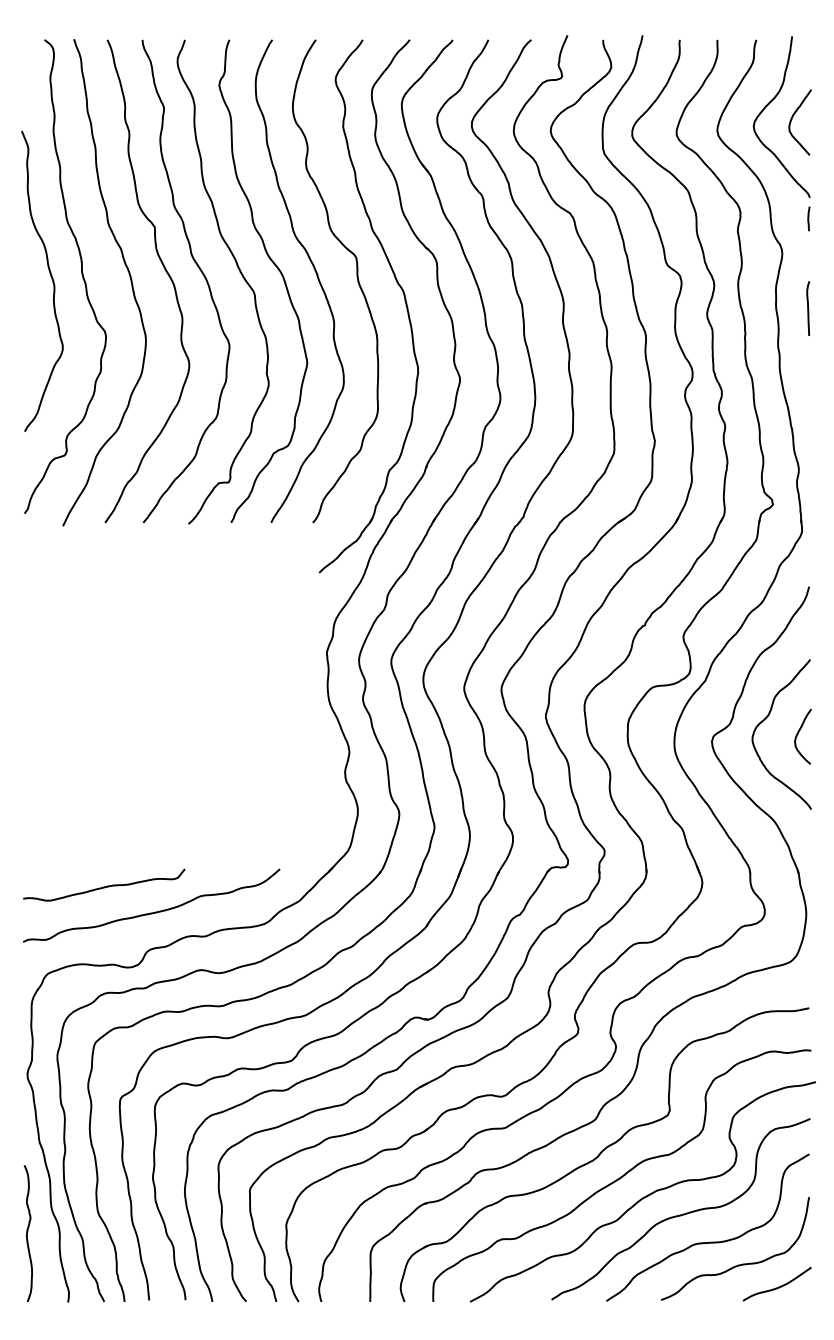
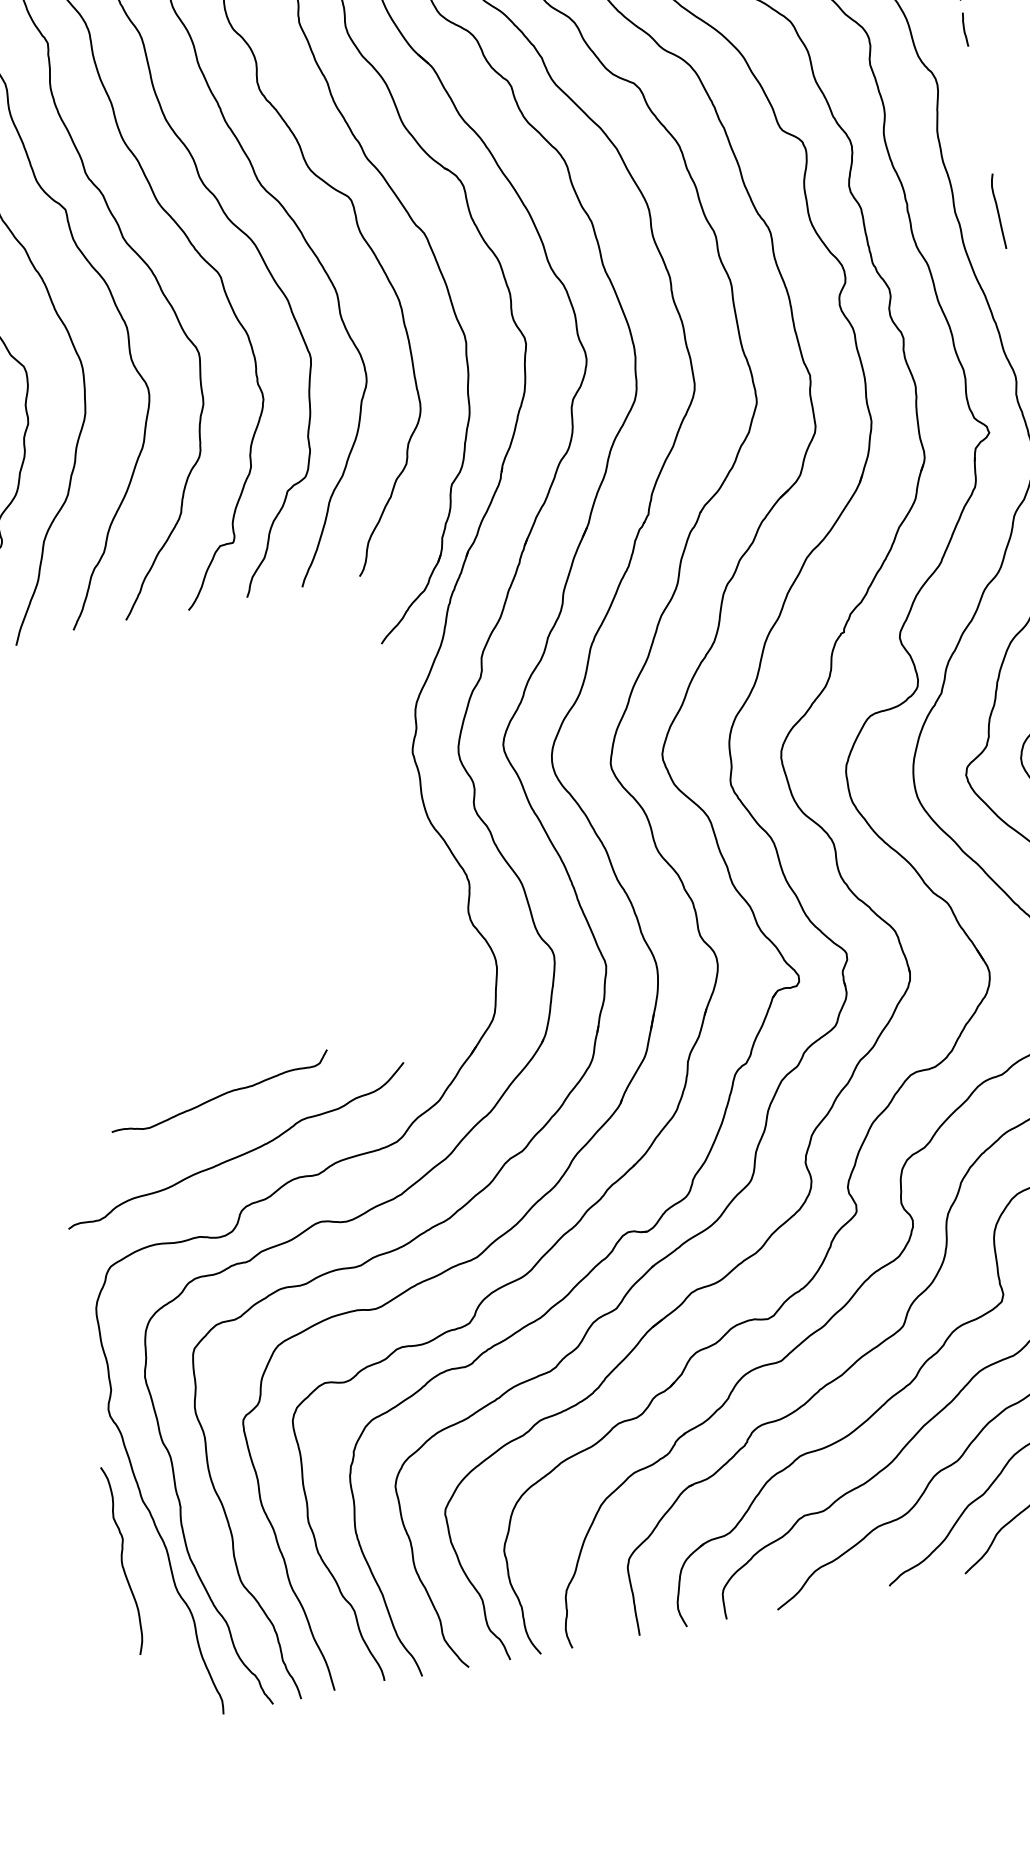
curve: (808, 308) -> (998, 211), moved
curve: (104, 886) -> (220, 1094), moved
curve: (27, 1233) -> (122, 1560), moved

